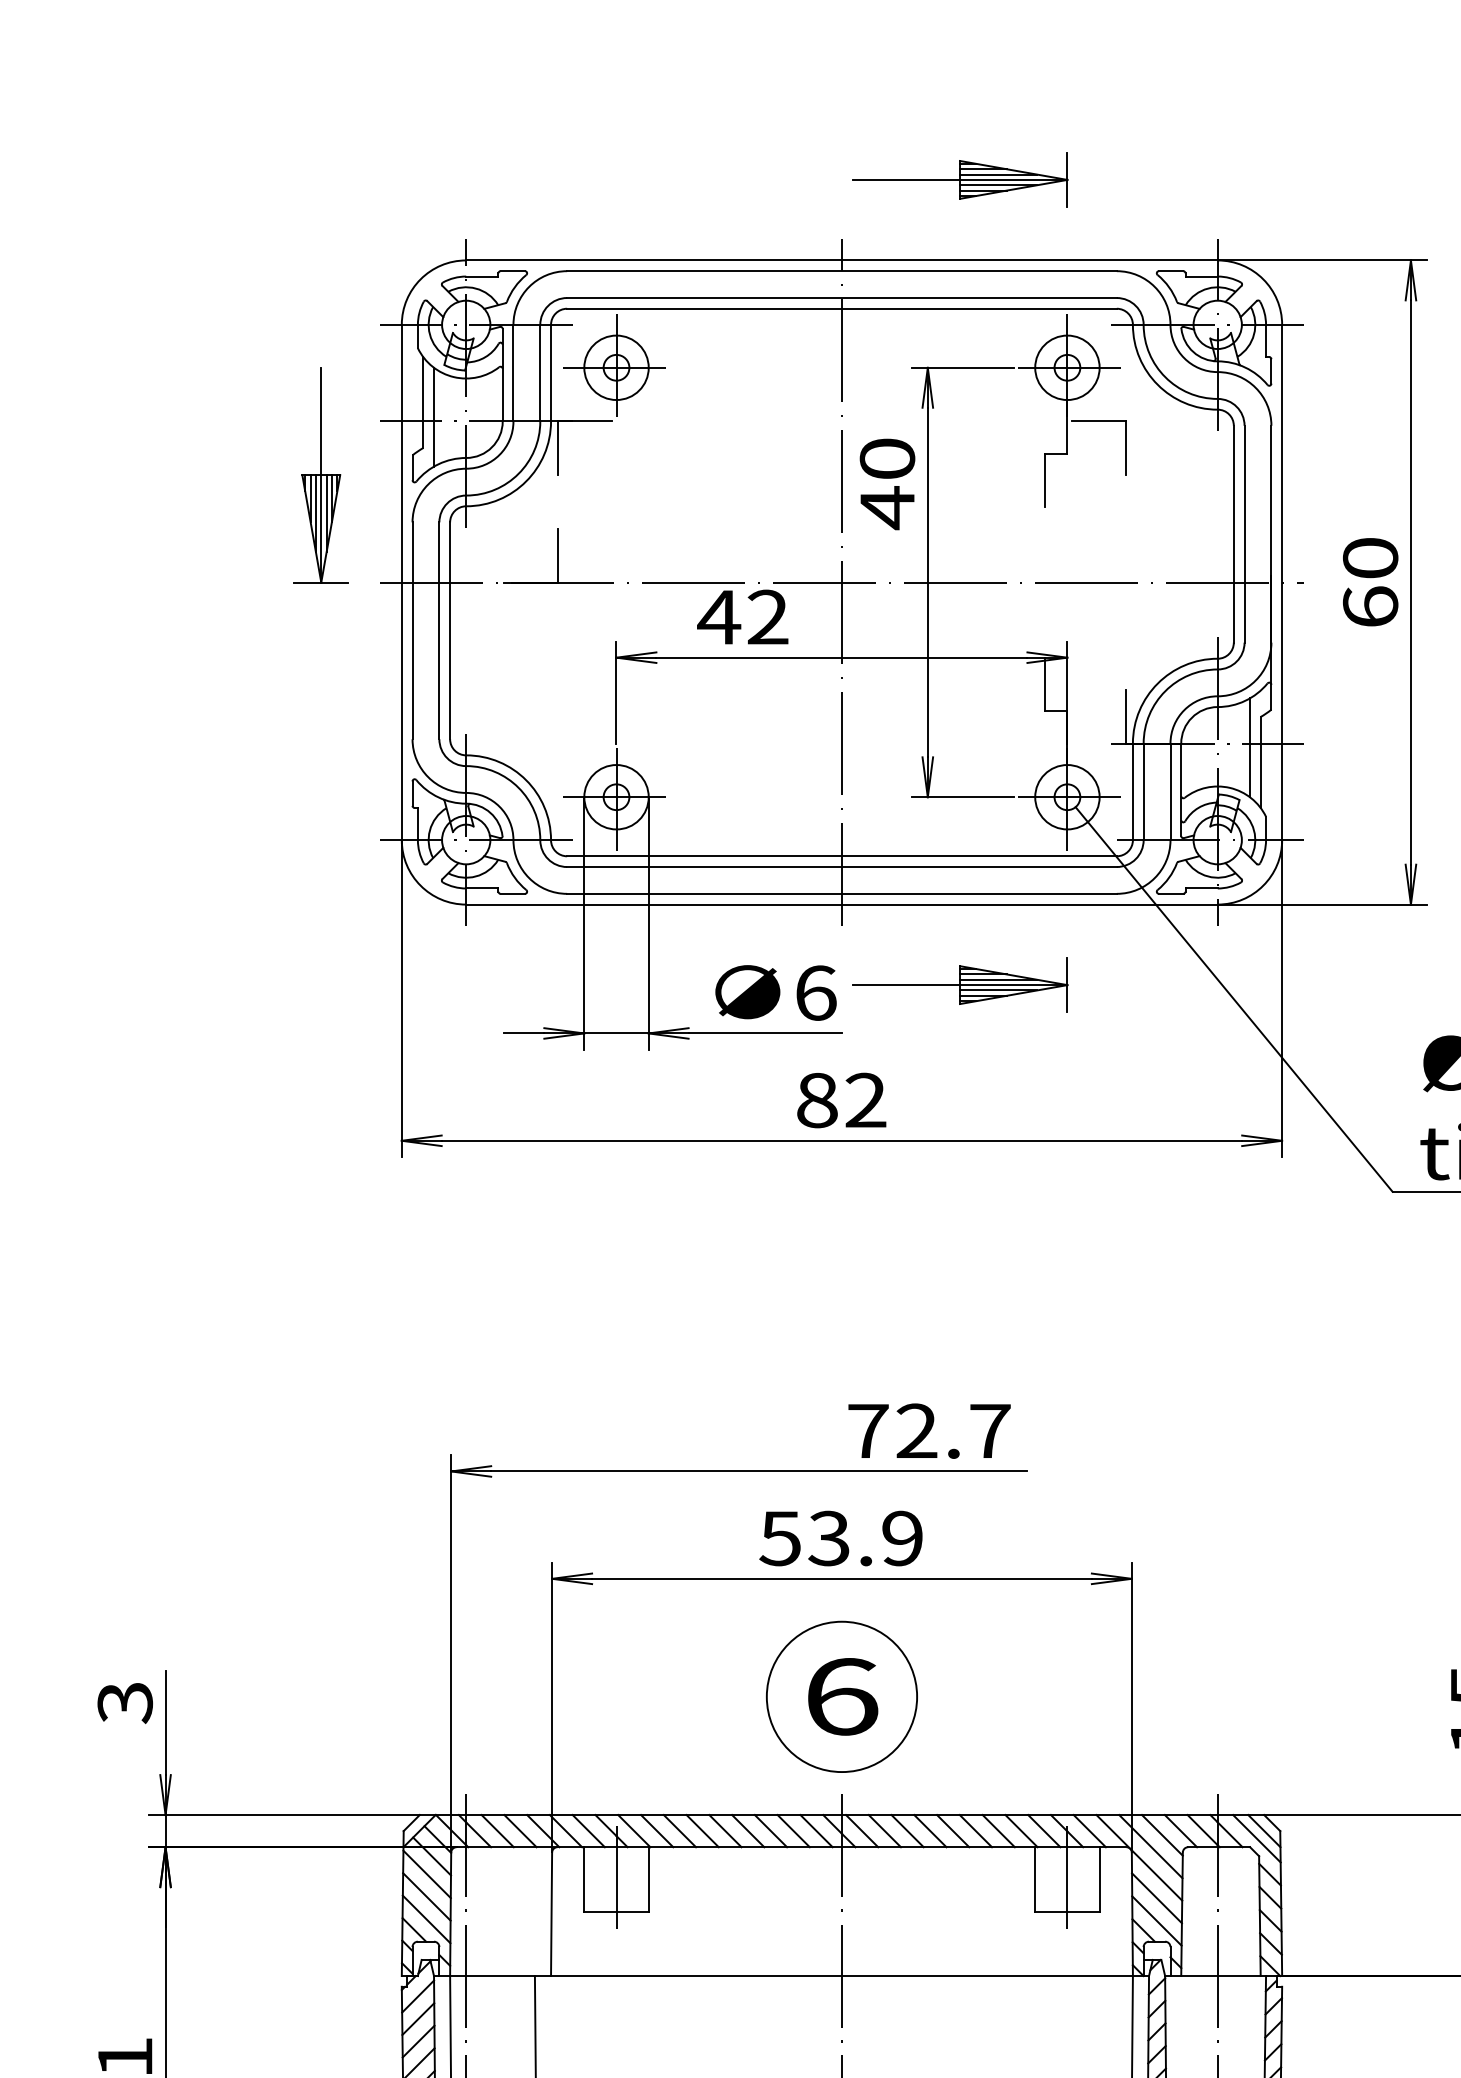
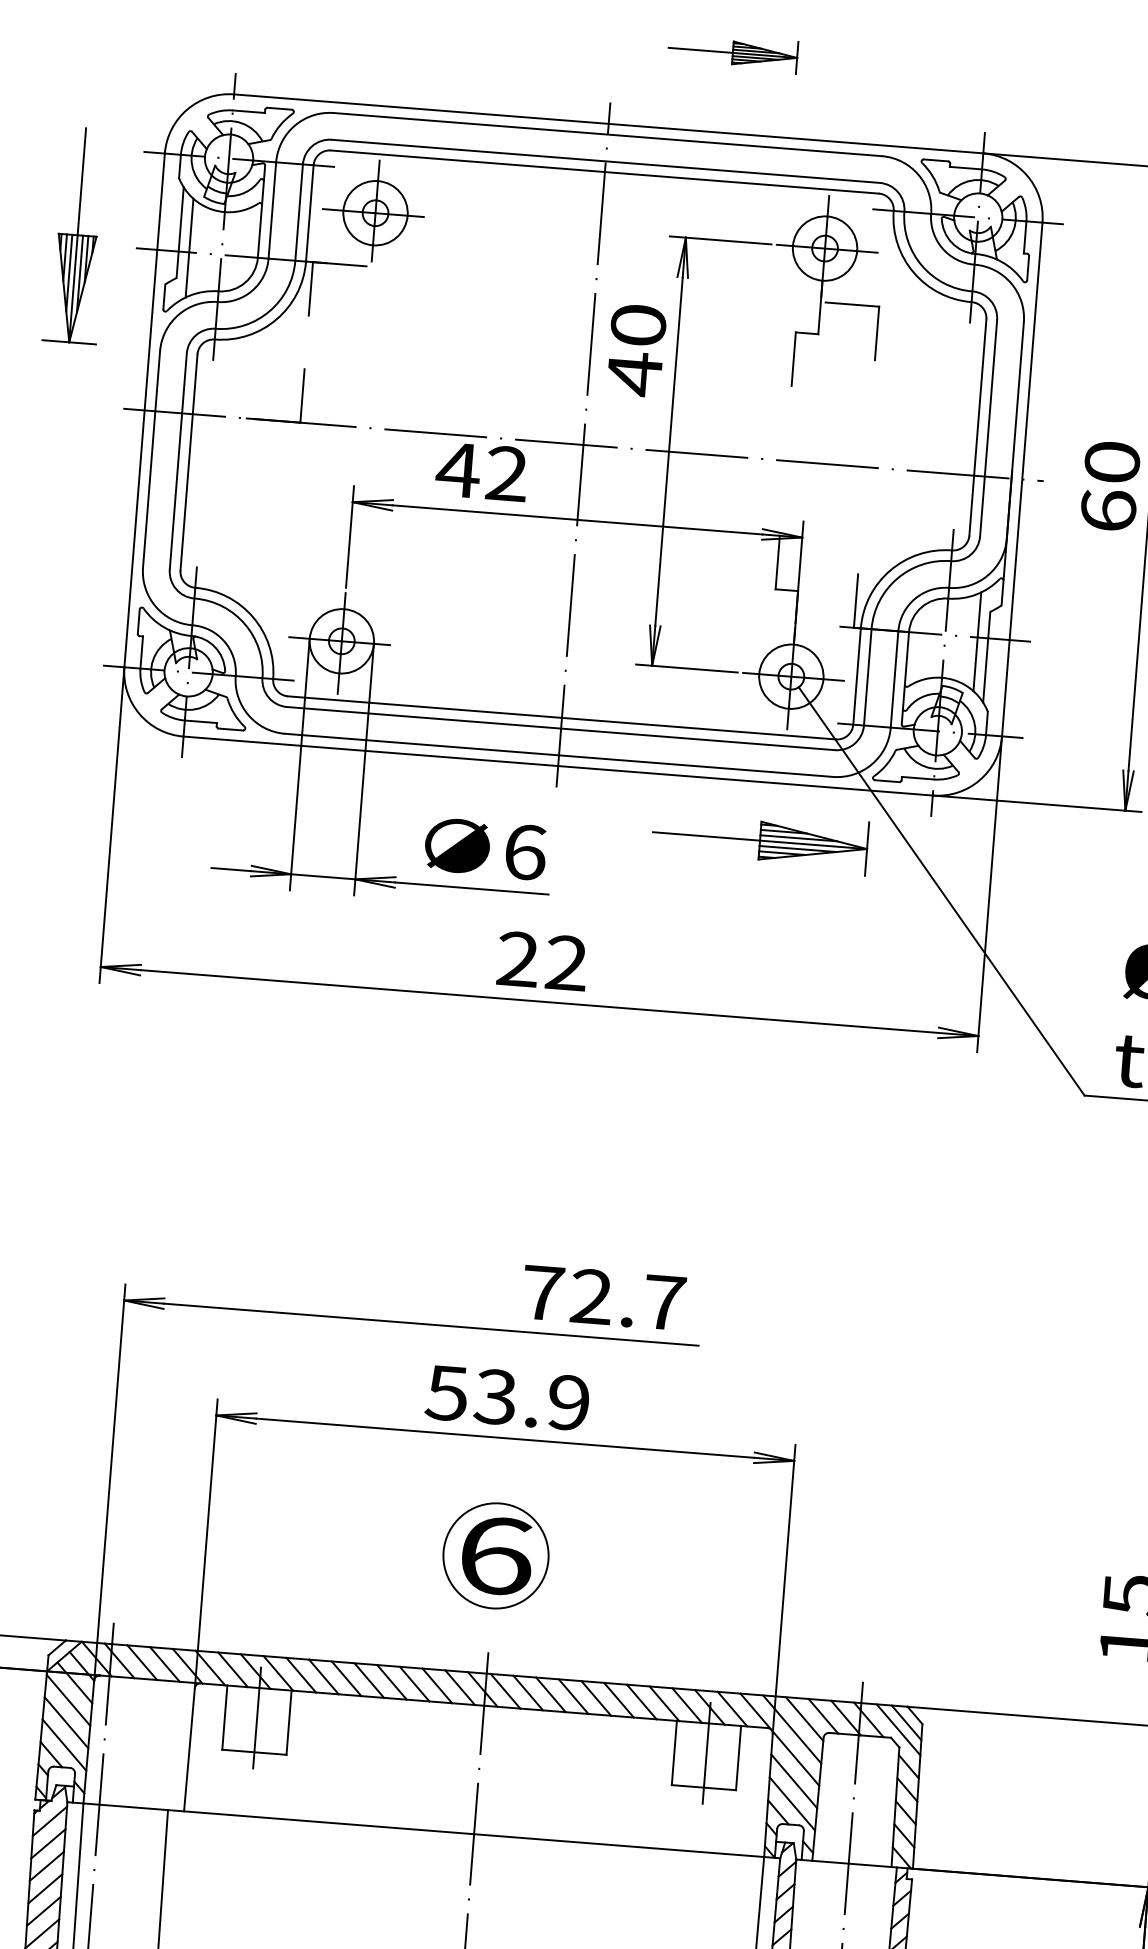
part: (960, 179) -> (733, 52), size x0.6
part: (320, 475) -> (76, 235), moved
part: (960, 984) -> (760, 840), moved
text: (817, 1100) -> (518, 959), 82 -> 22
circle: (841, 1696) -> (495, 1555), size x0.7

